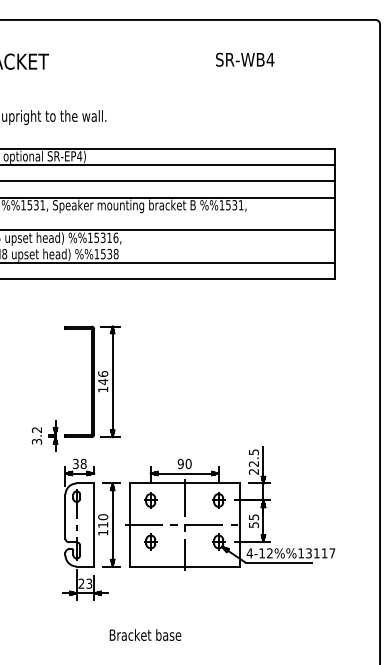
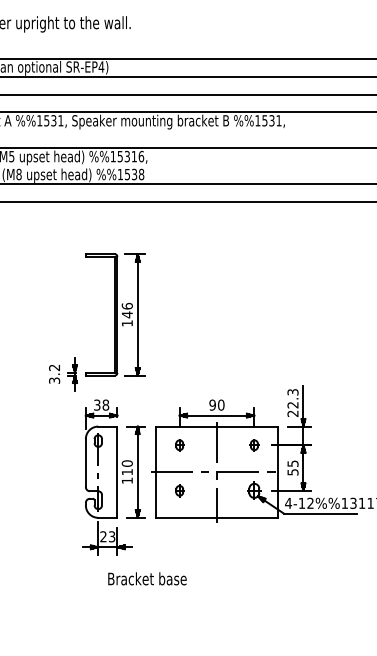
text: (253, 451) -> (292, 391), 22.5 -> 22.3
part: (150, 500) -> (179, 445), size x0.7
part: (218, 500) -> (254, 445), size x0.7
part: (150, 541) -> (179, 490), size x0.7
text: (145, 634) -> (147, 578), moved

